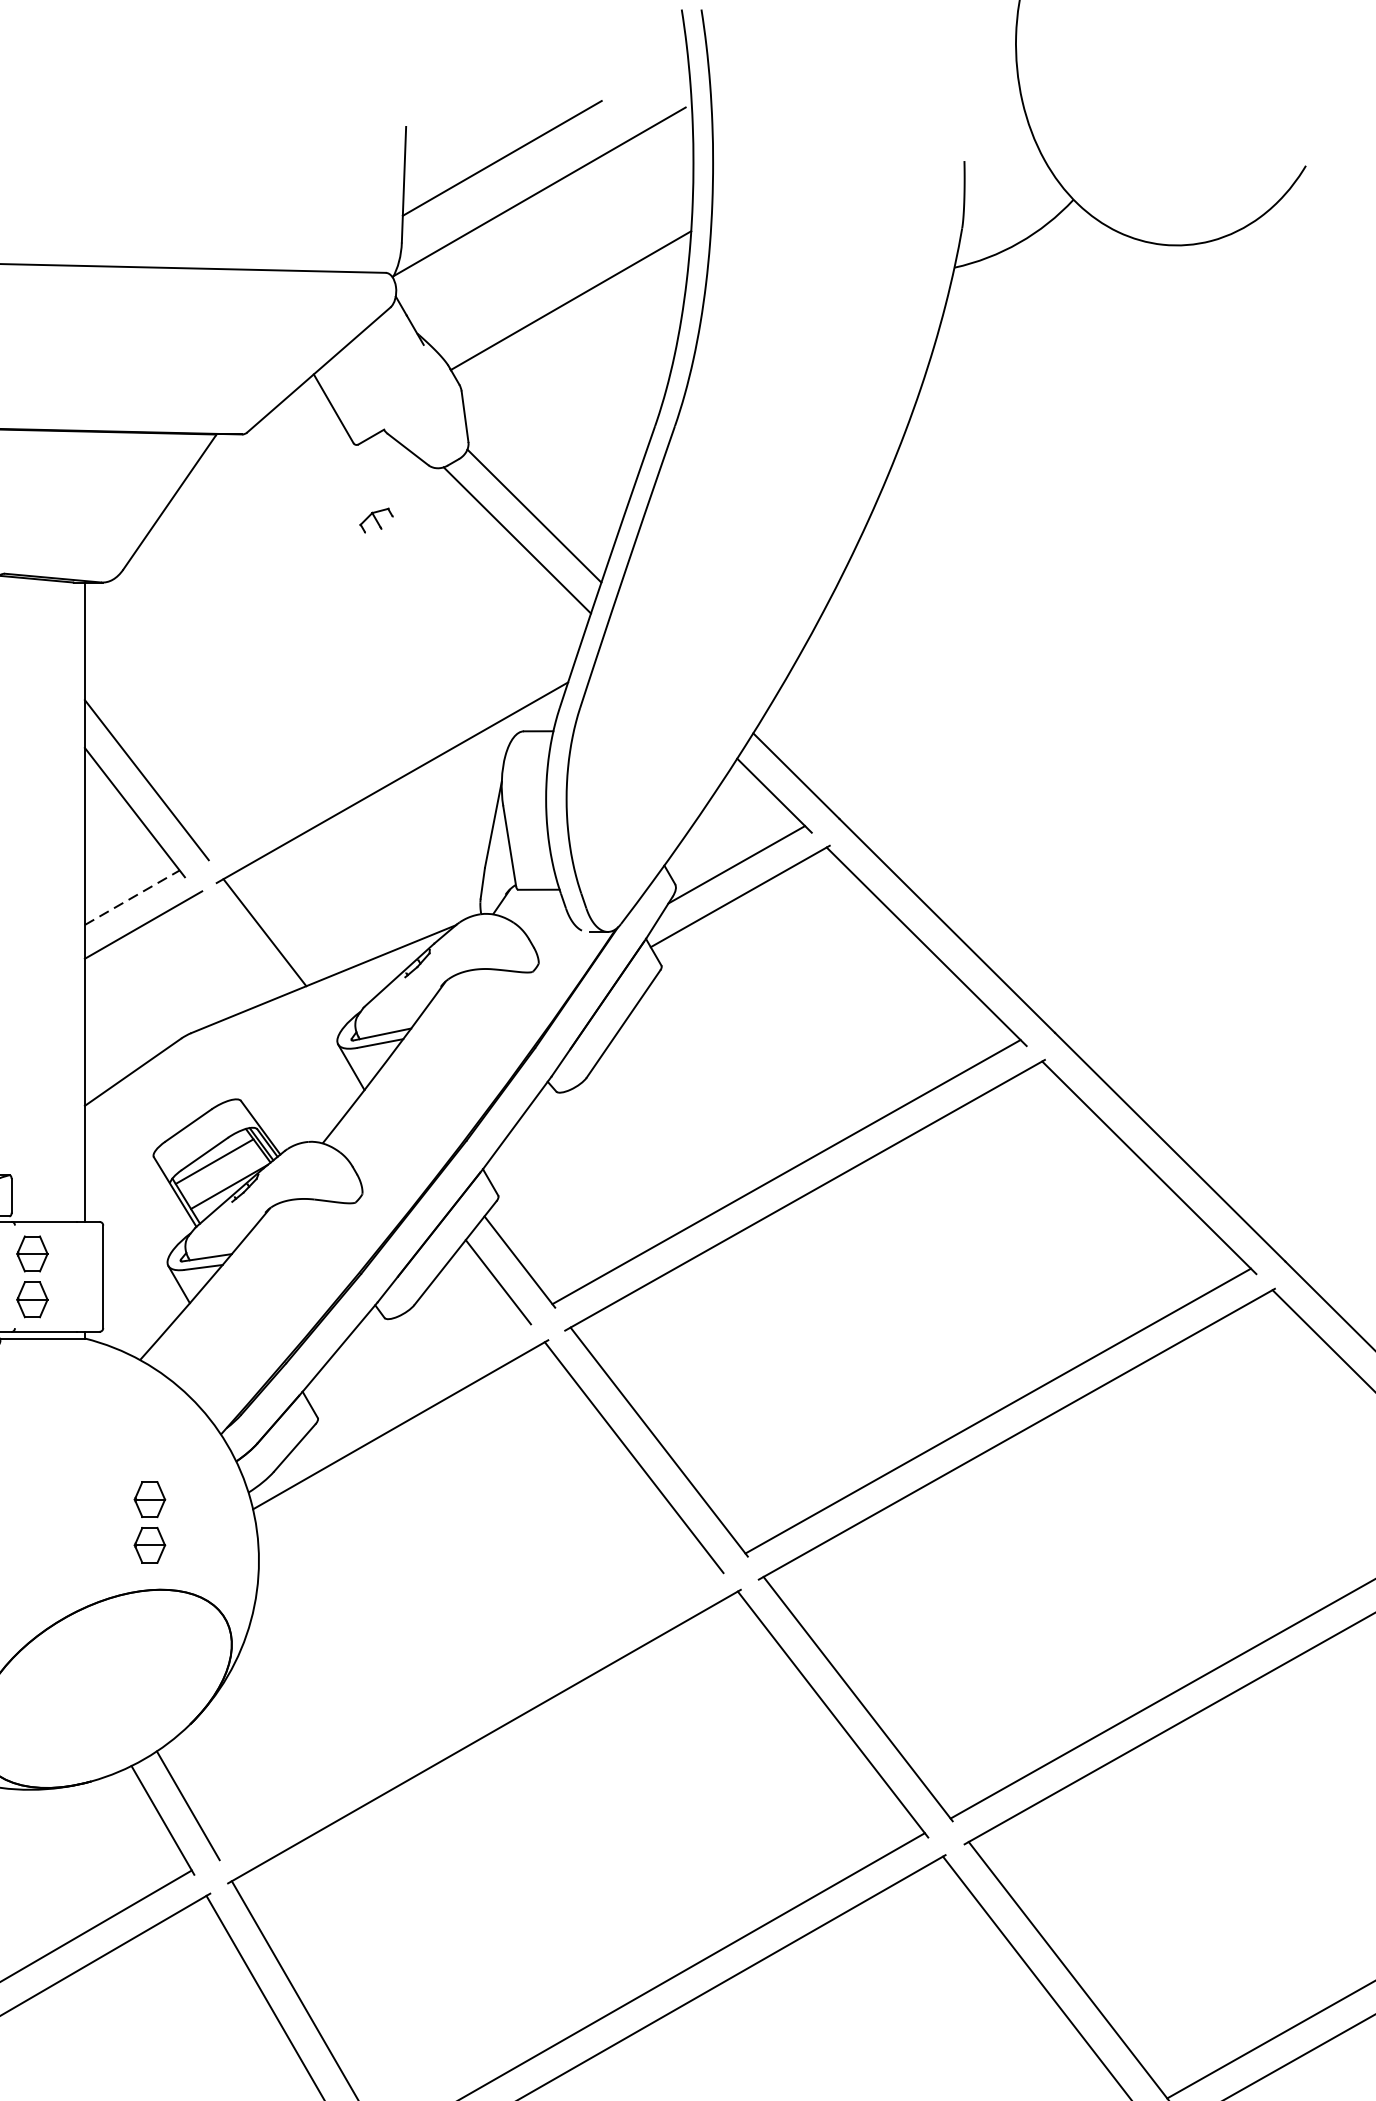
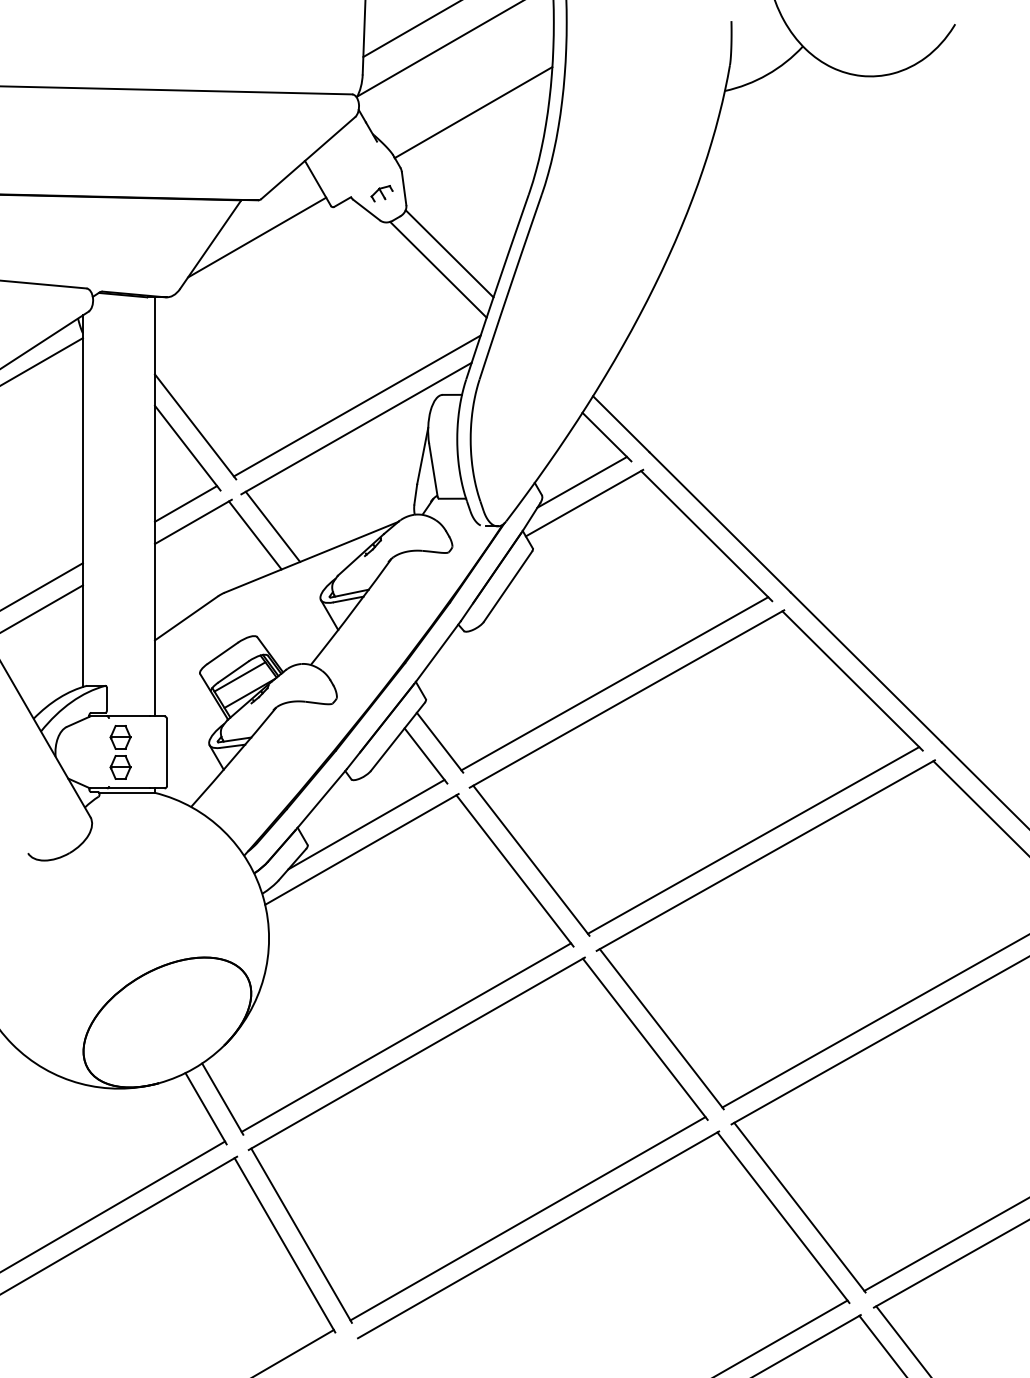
line: (241, 491) -> (257, 237), added
part: (375, 520) -> (381, 193), moved
line: (392, 747) -> (356, 405), added
line: (133, 897) -> (186, 503), dashed -> solid
line: (236, 945) -> (254, 535), added
line: (407, 1386) -> (366, 824), added
part: (149, 1522) -> (197, 913), removed
line: (468, 1711) -> (406, 1037), added

